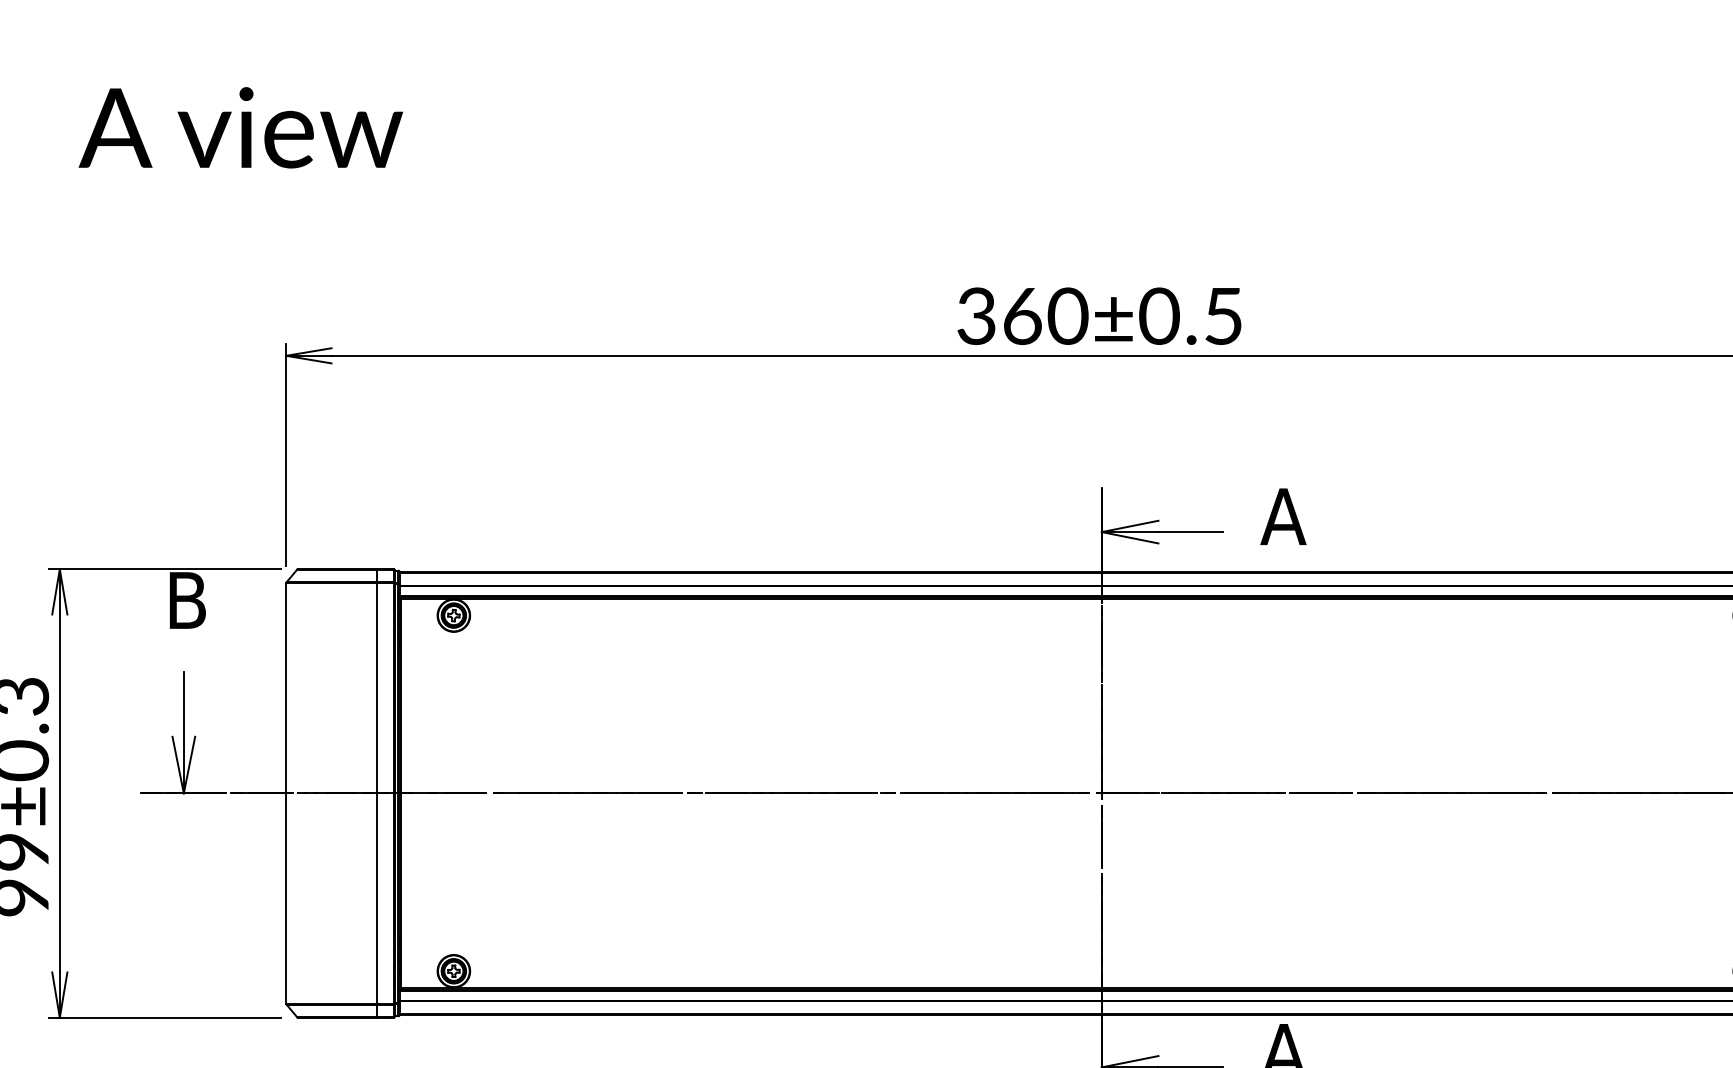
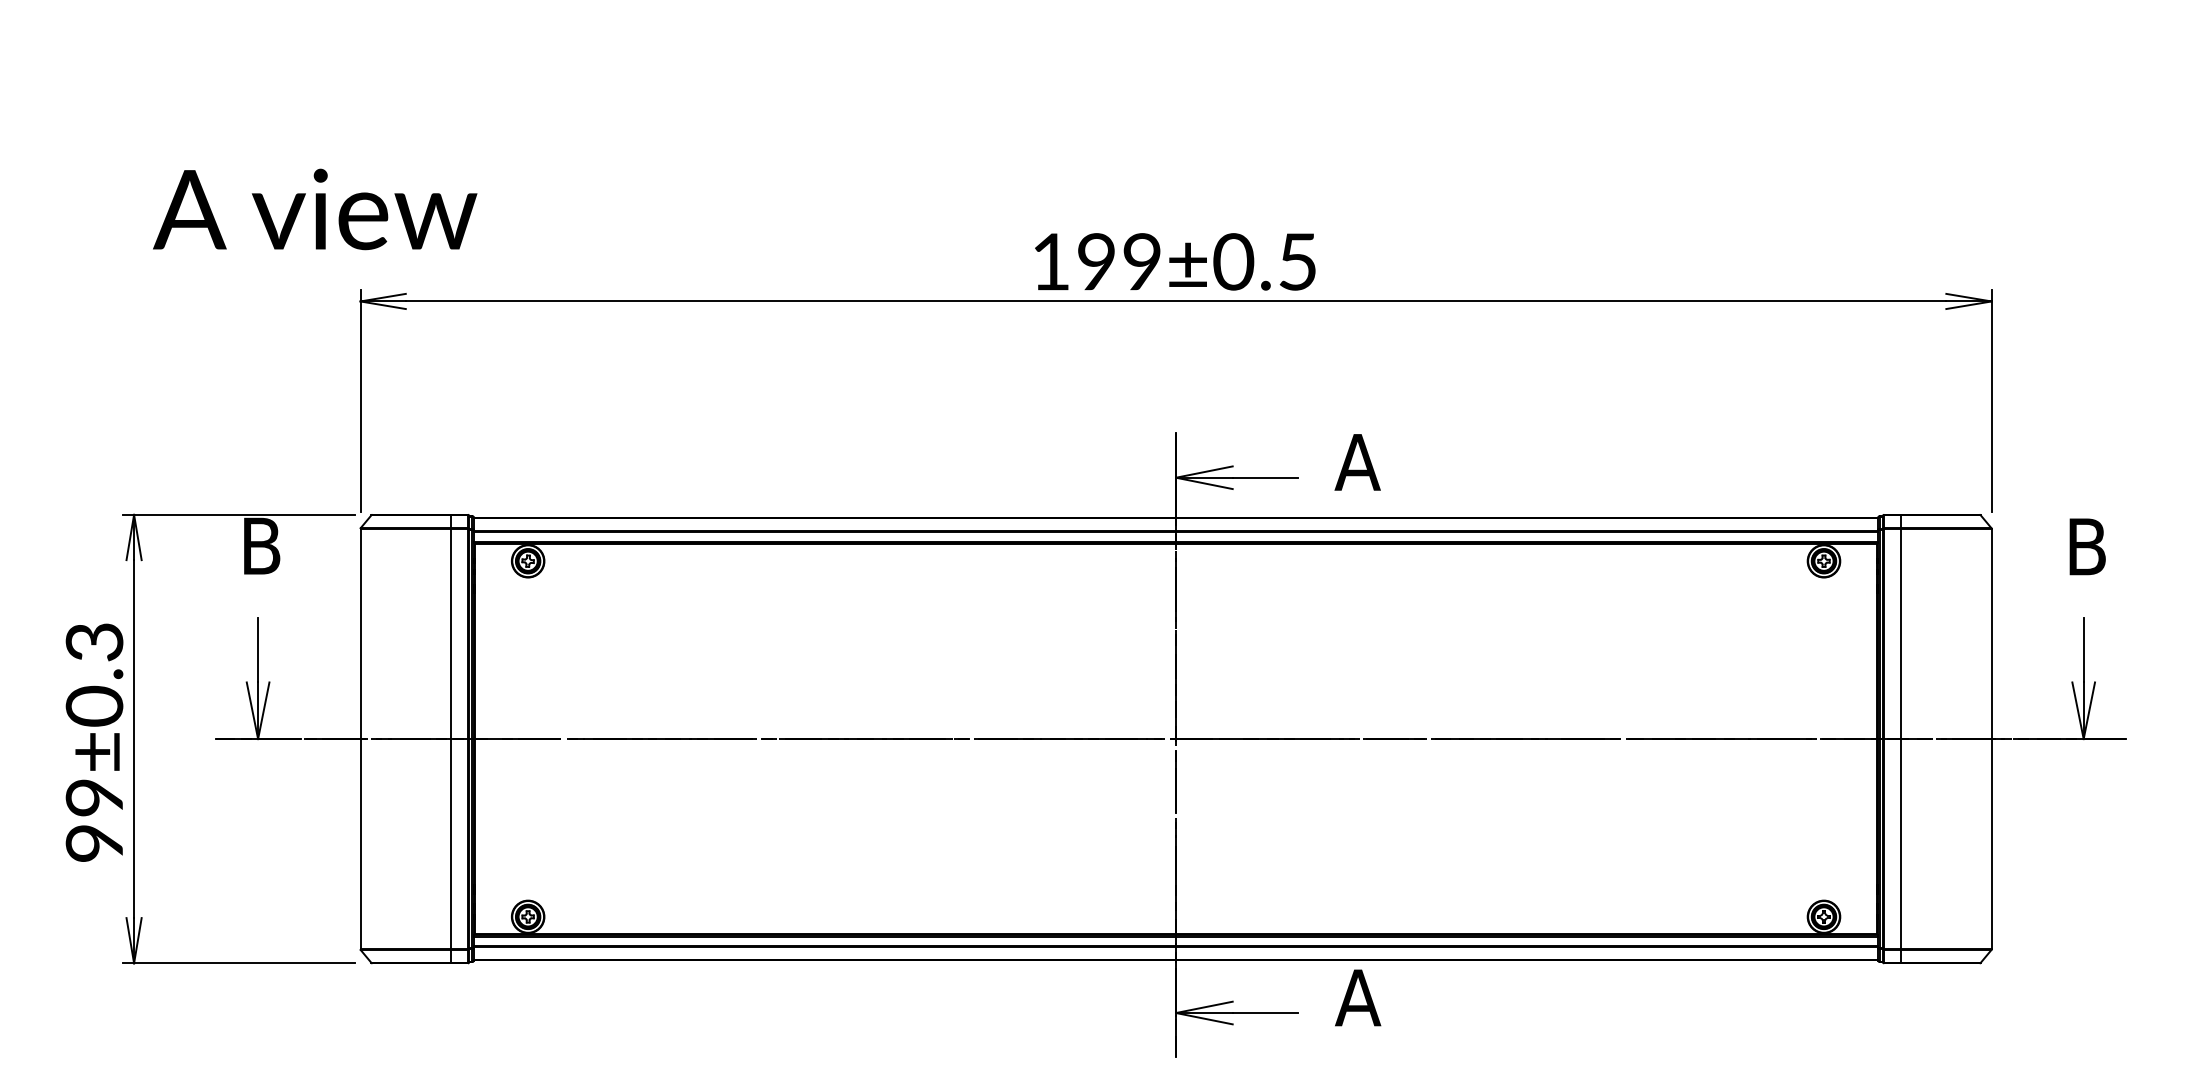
text: (241, 127) -> (315, 209), moved
text: (1022, 315) -> (1096, 261), 360±0.5 -> 199±0.5

